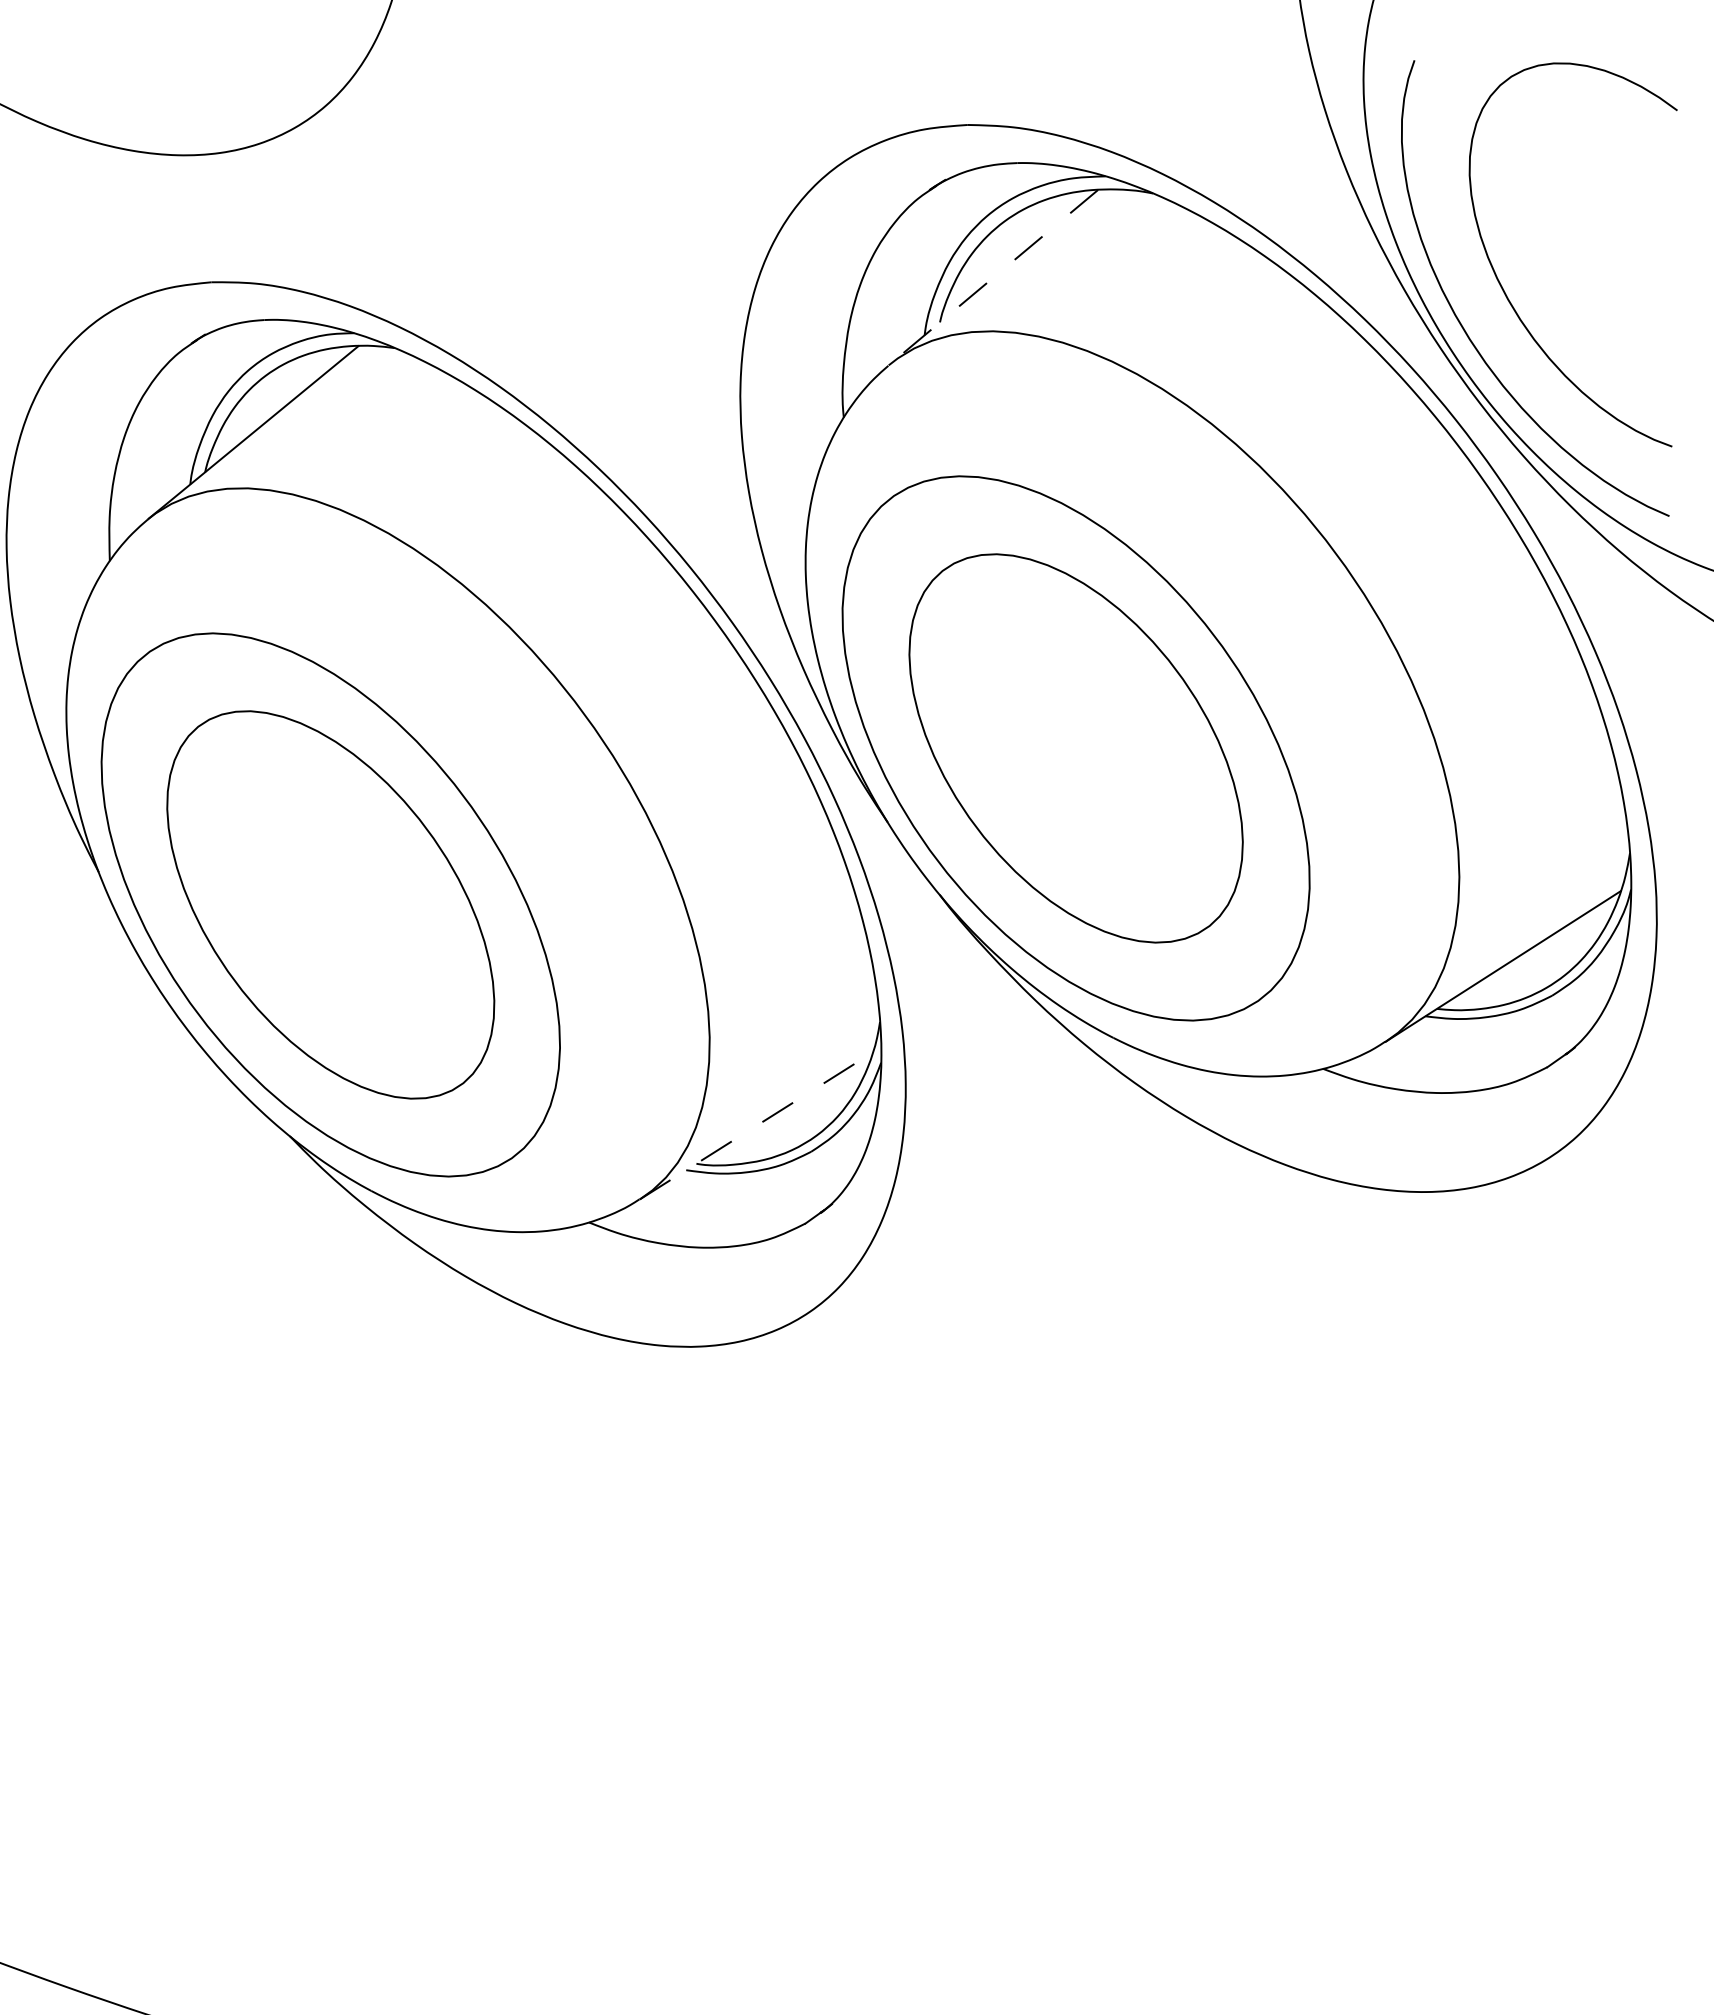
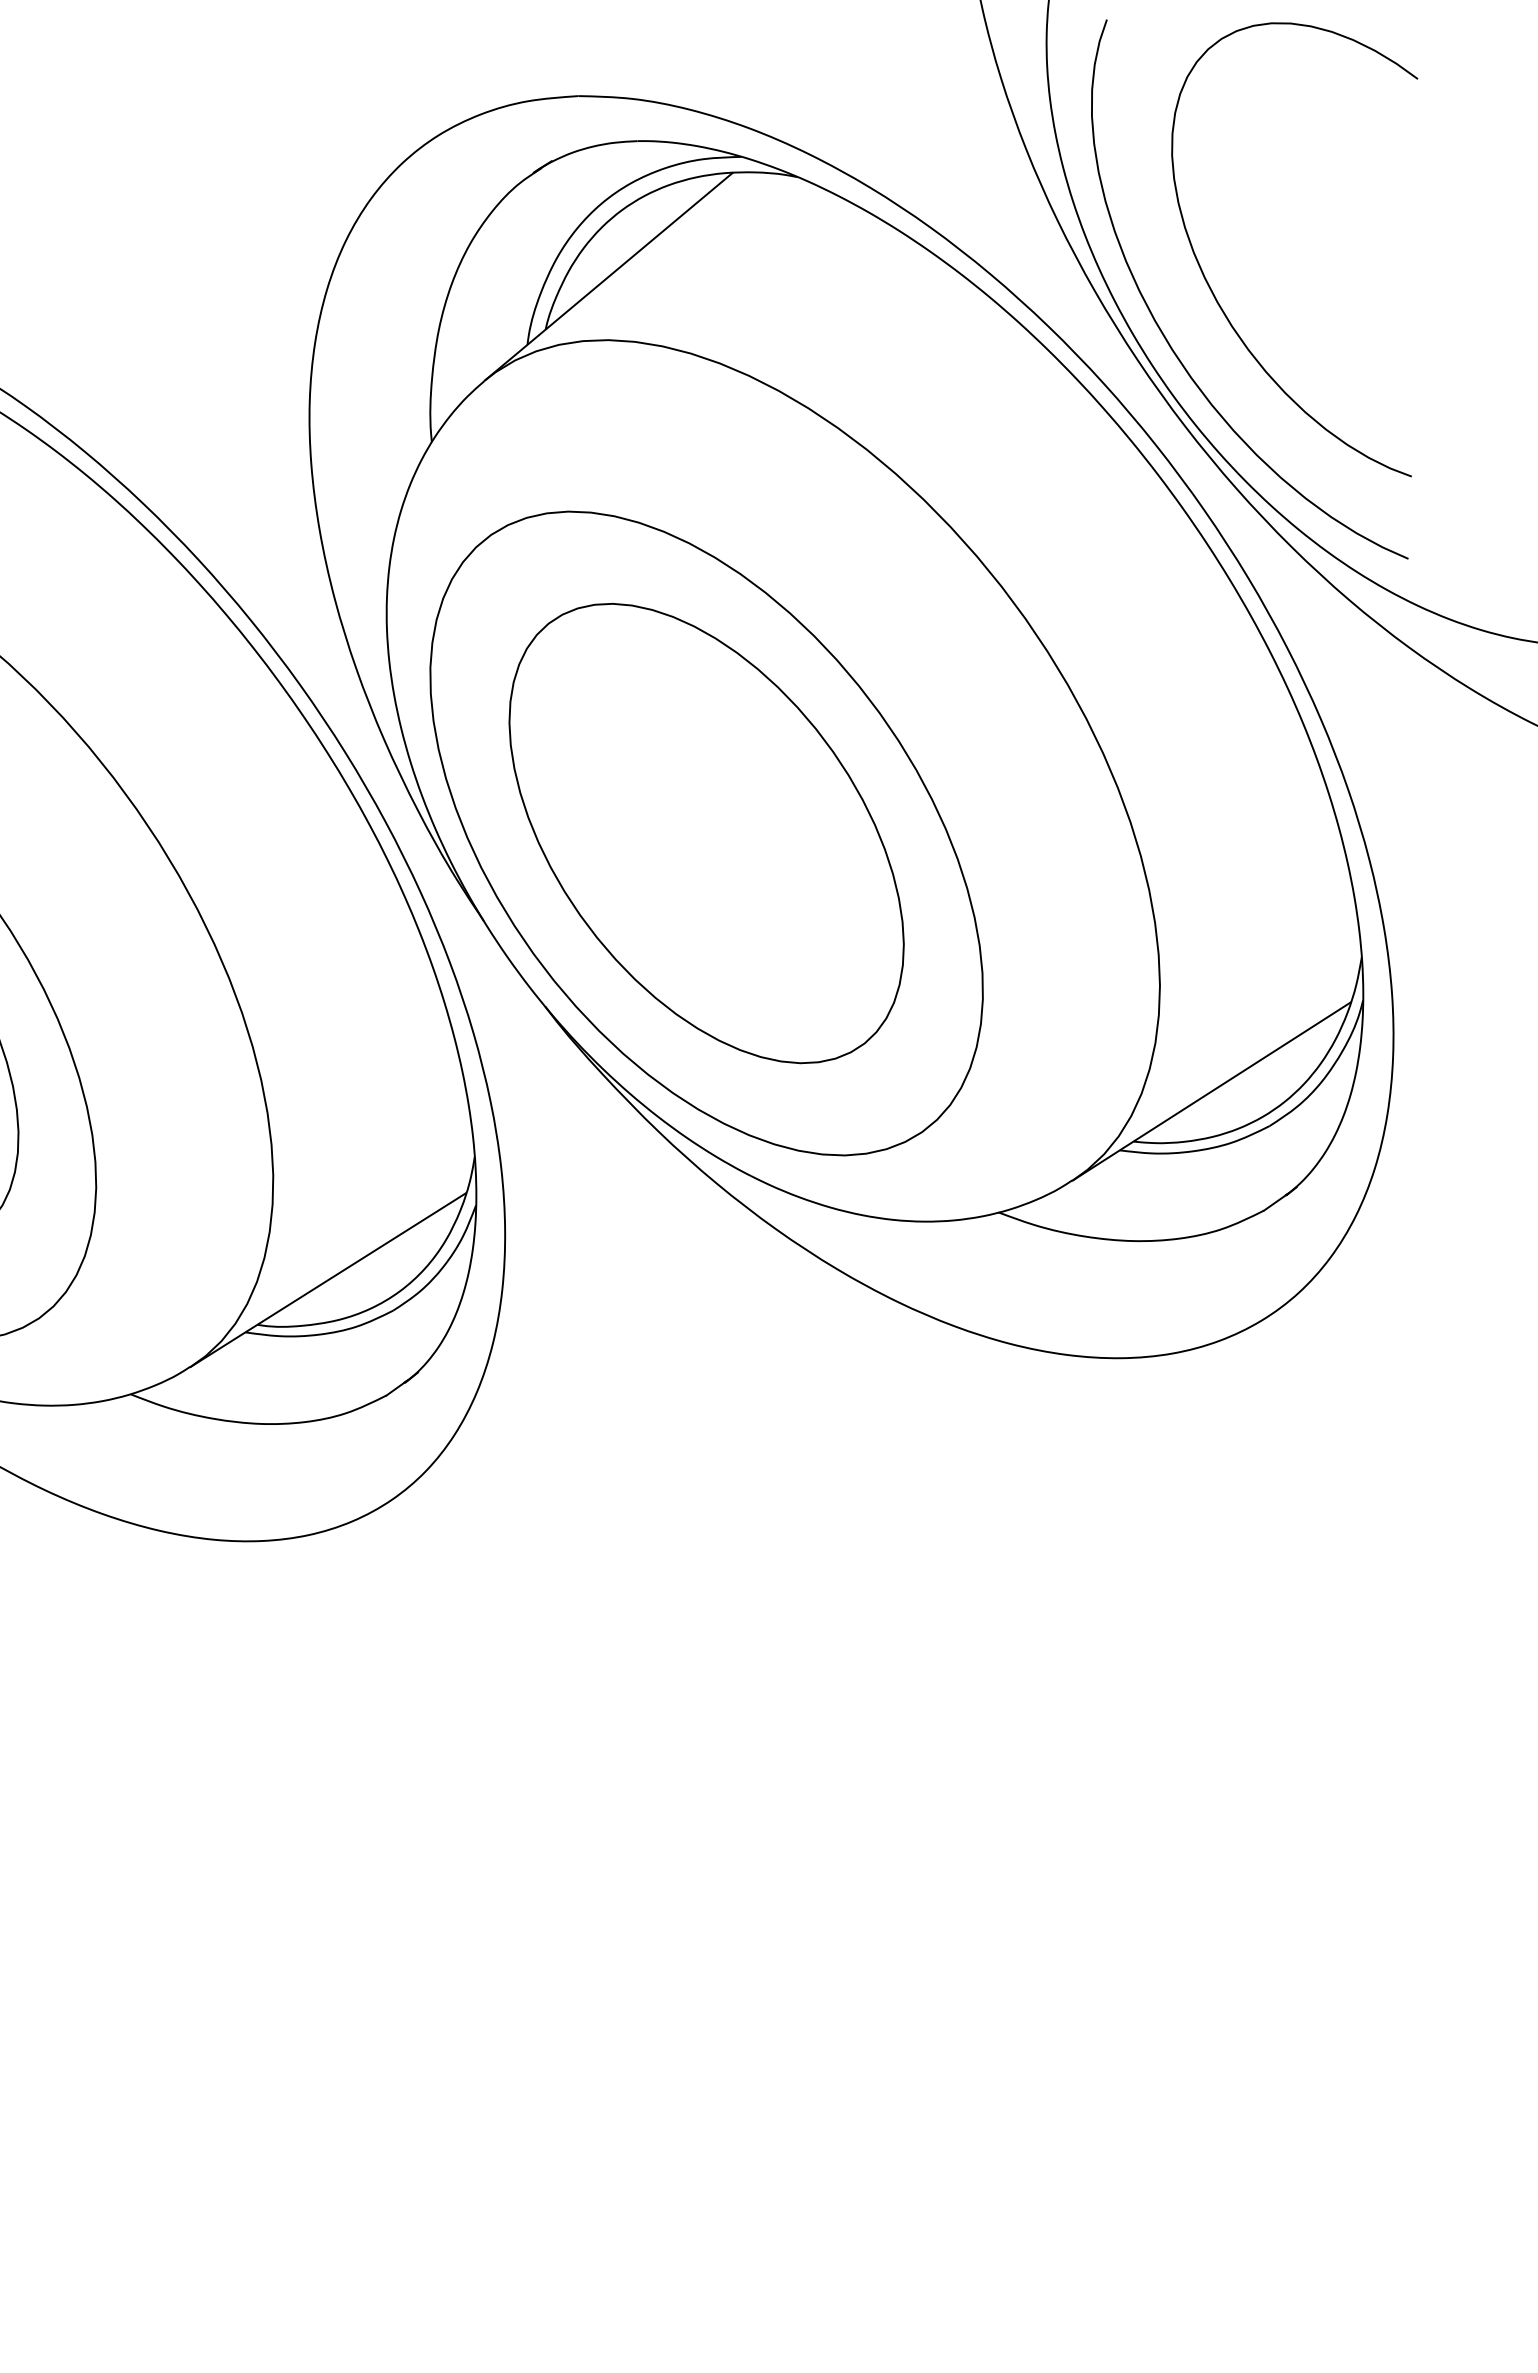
line: (993, 277) -> (608, 276), dashed -> solid
line: (756, 1126) -> (328, 1280), dashed -> solid

